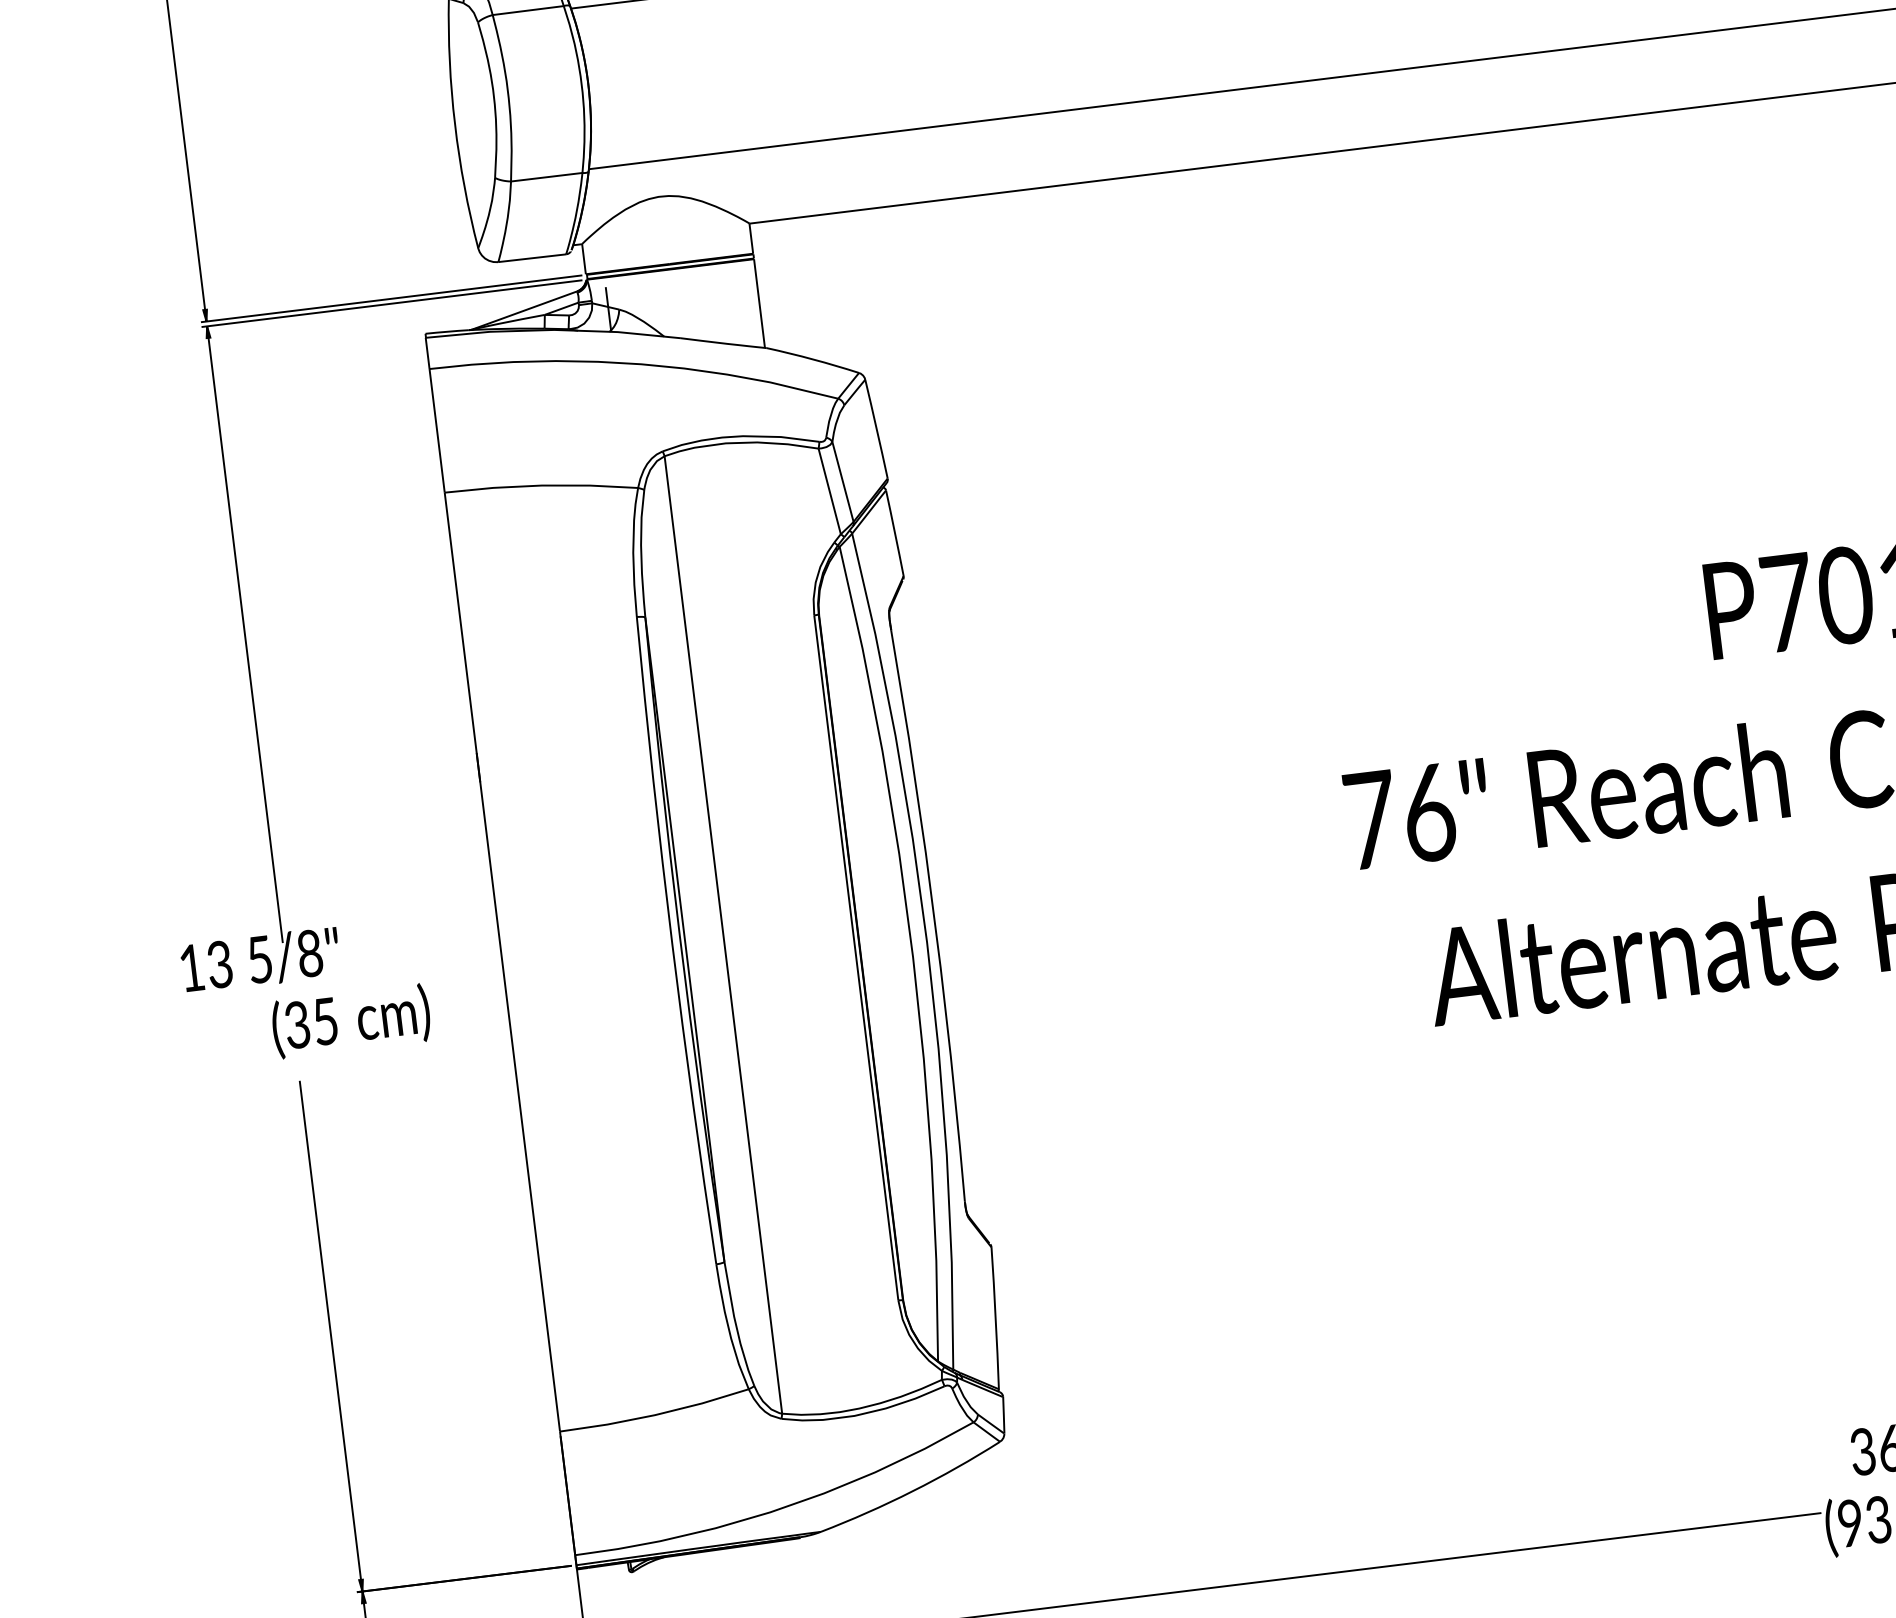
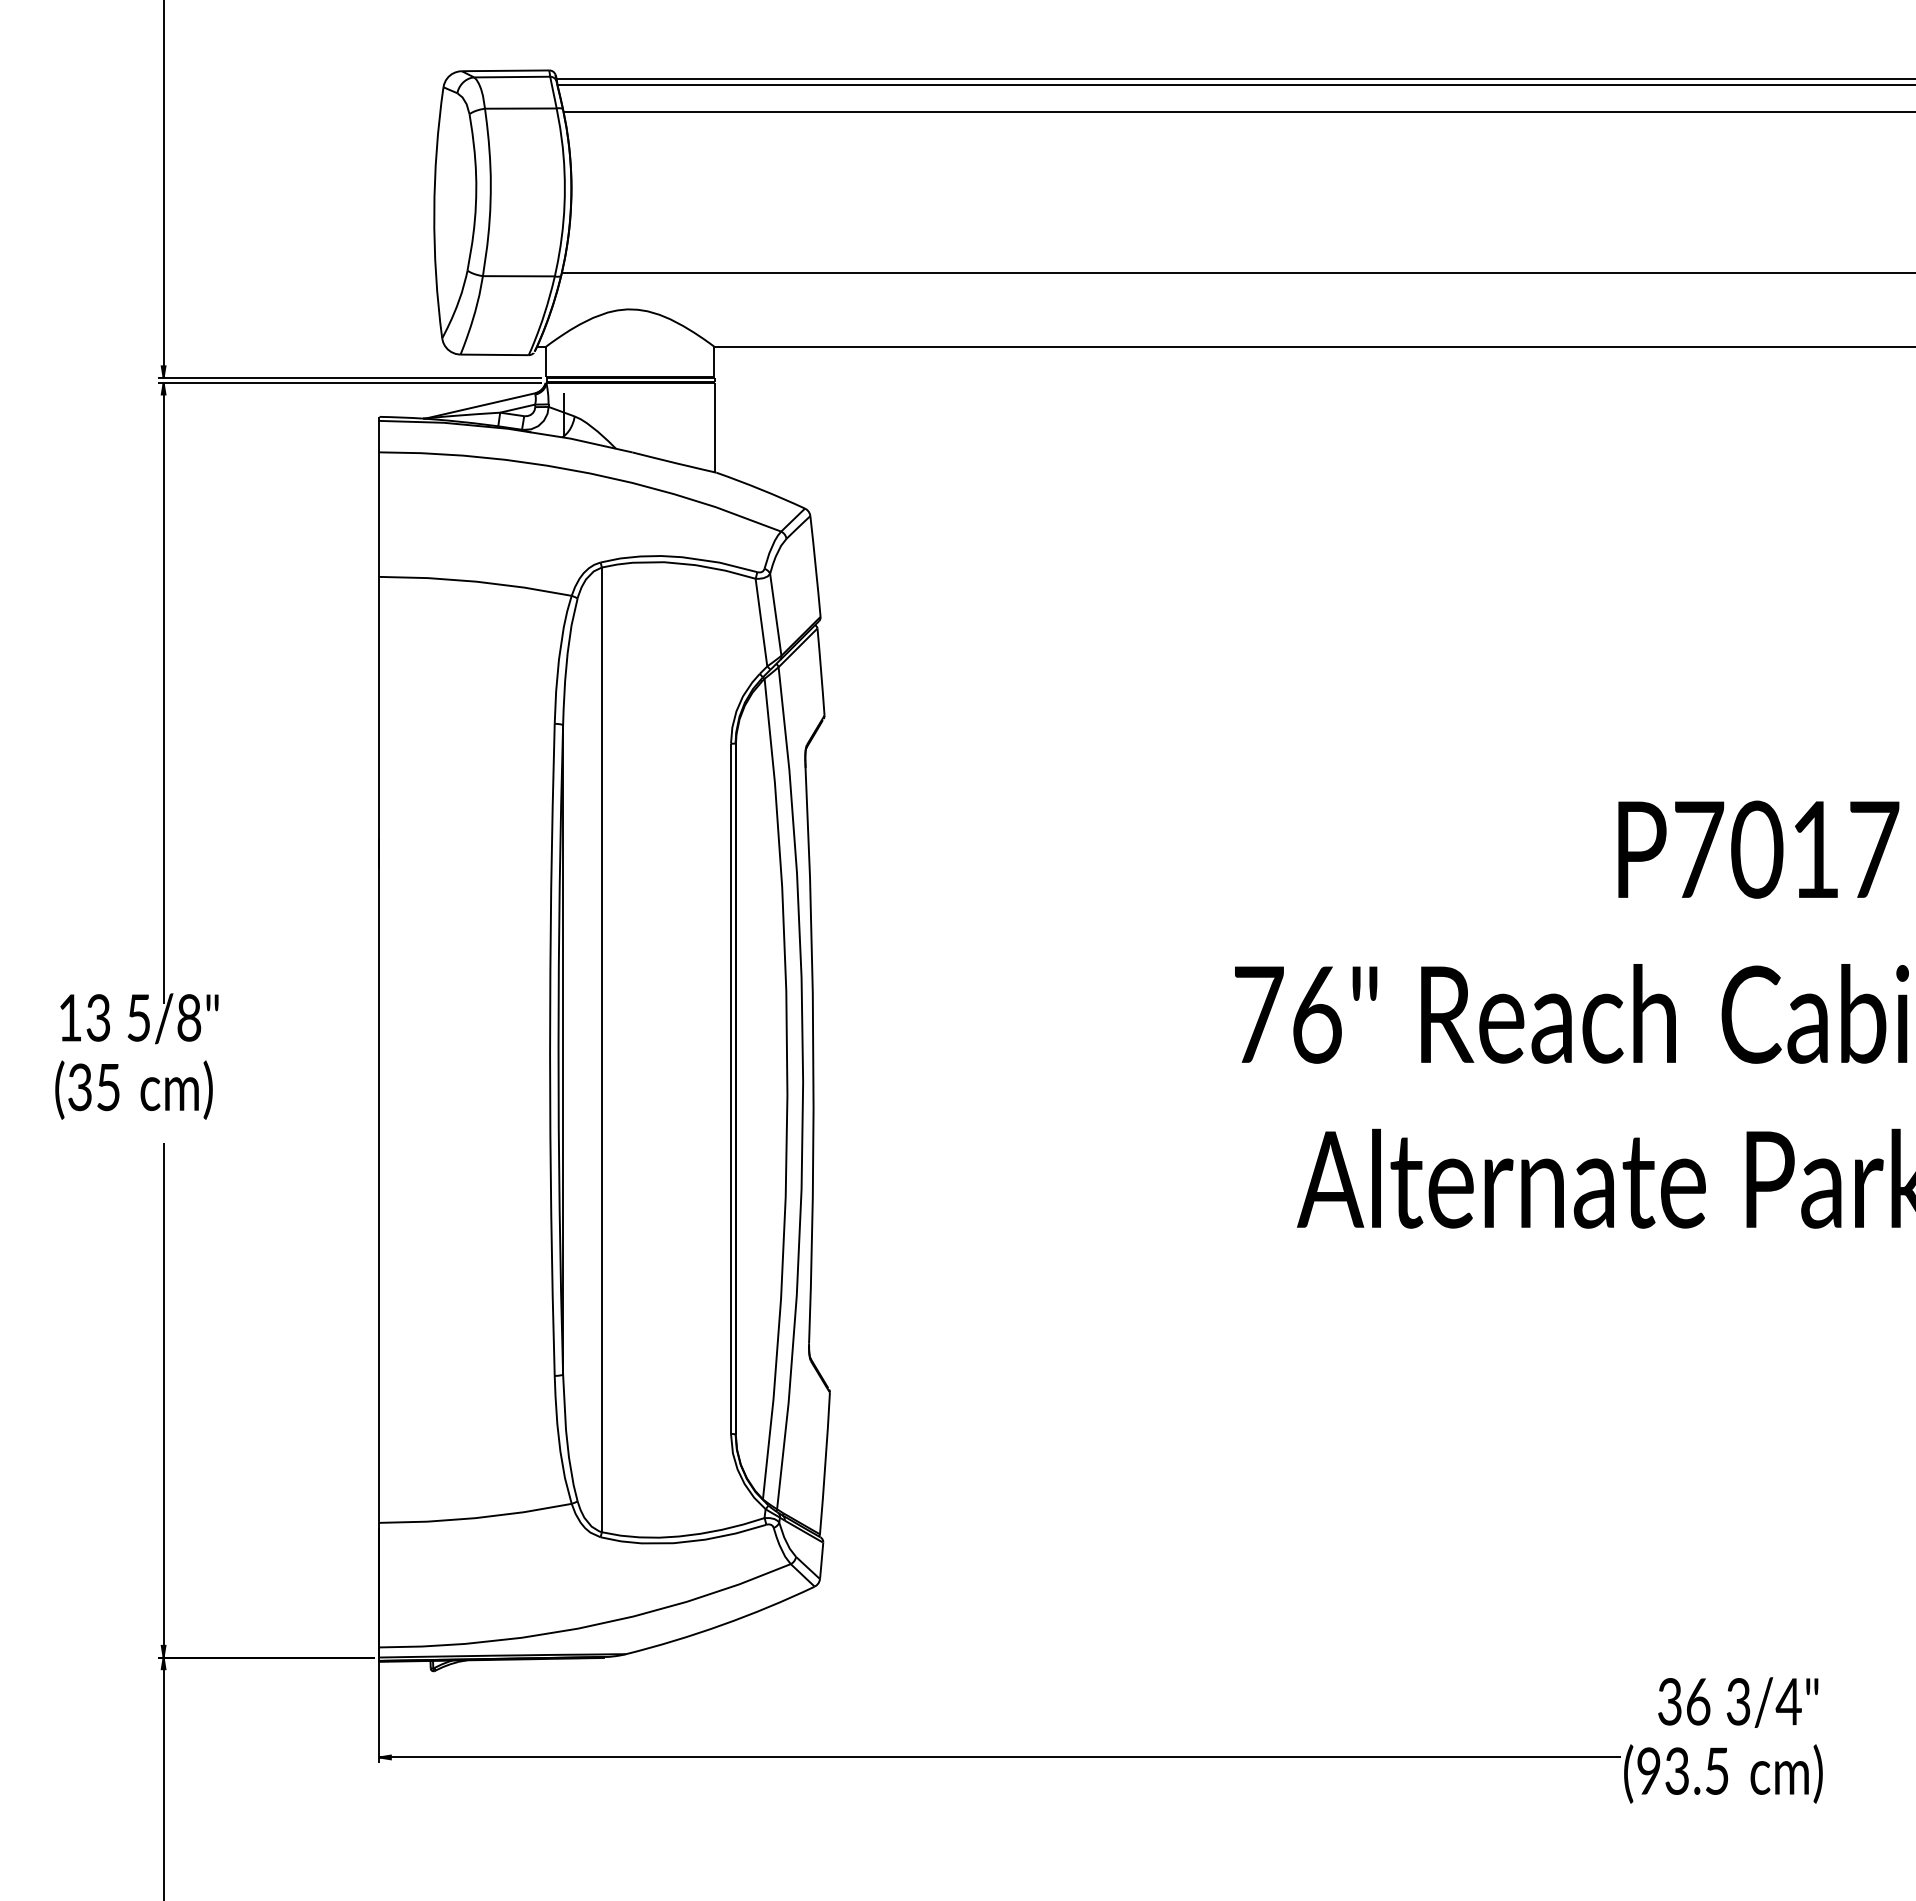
text: (350, 1020) -> (133, 1089), moved

